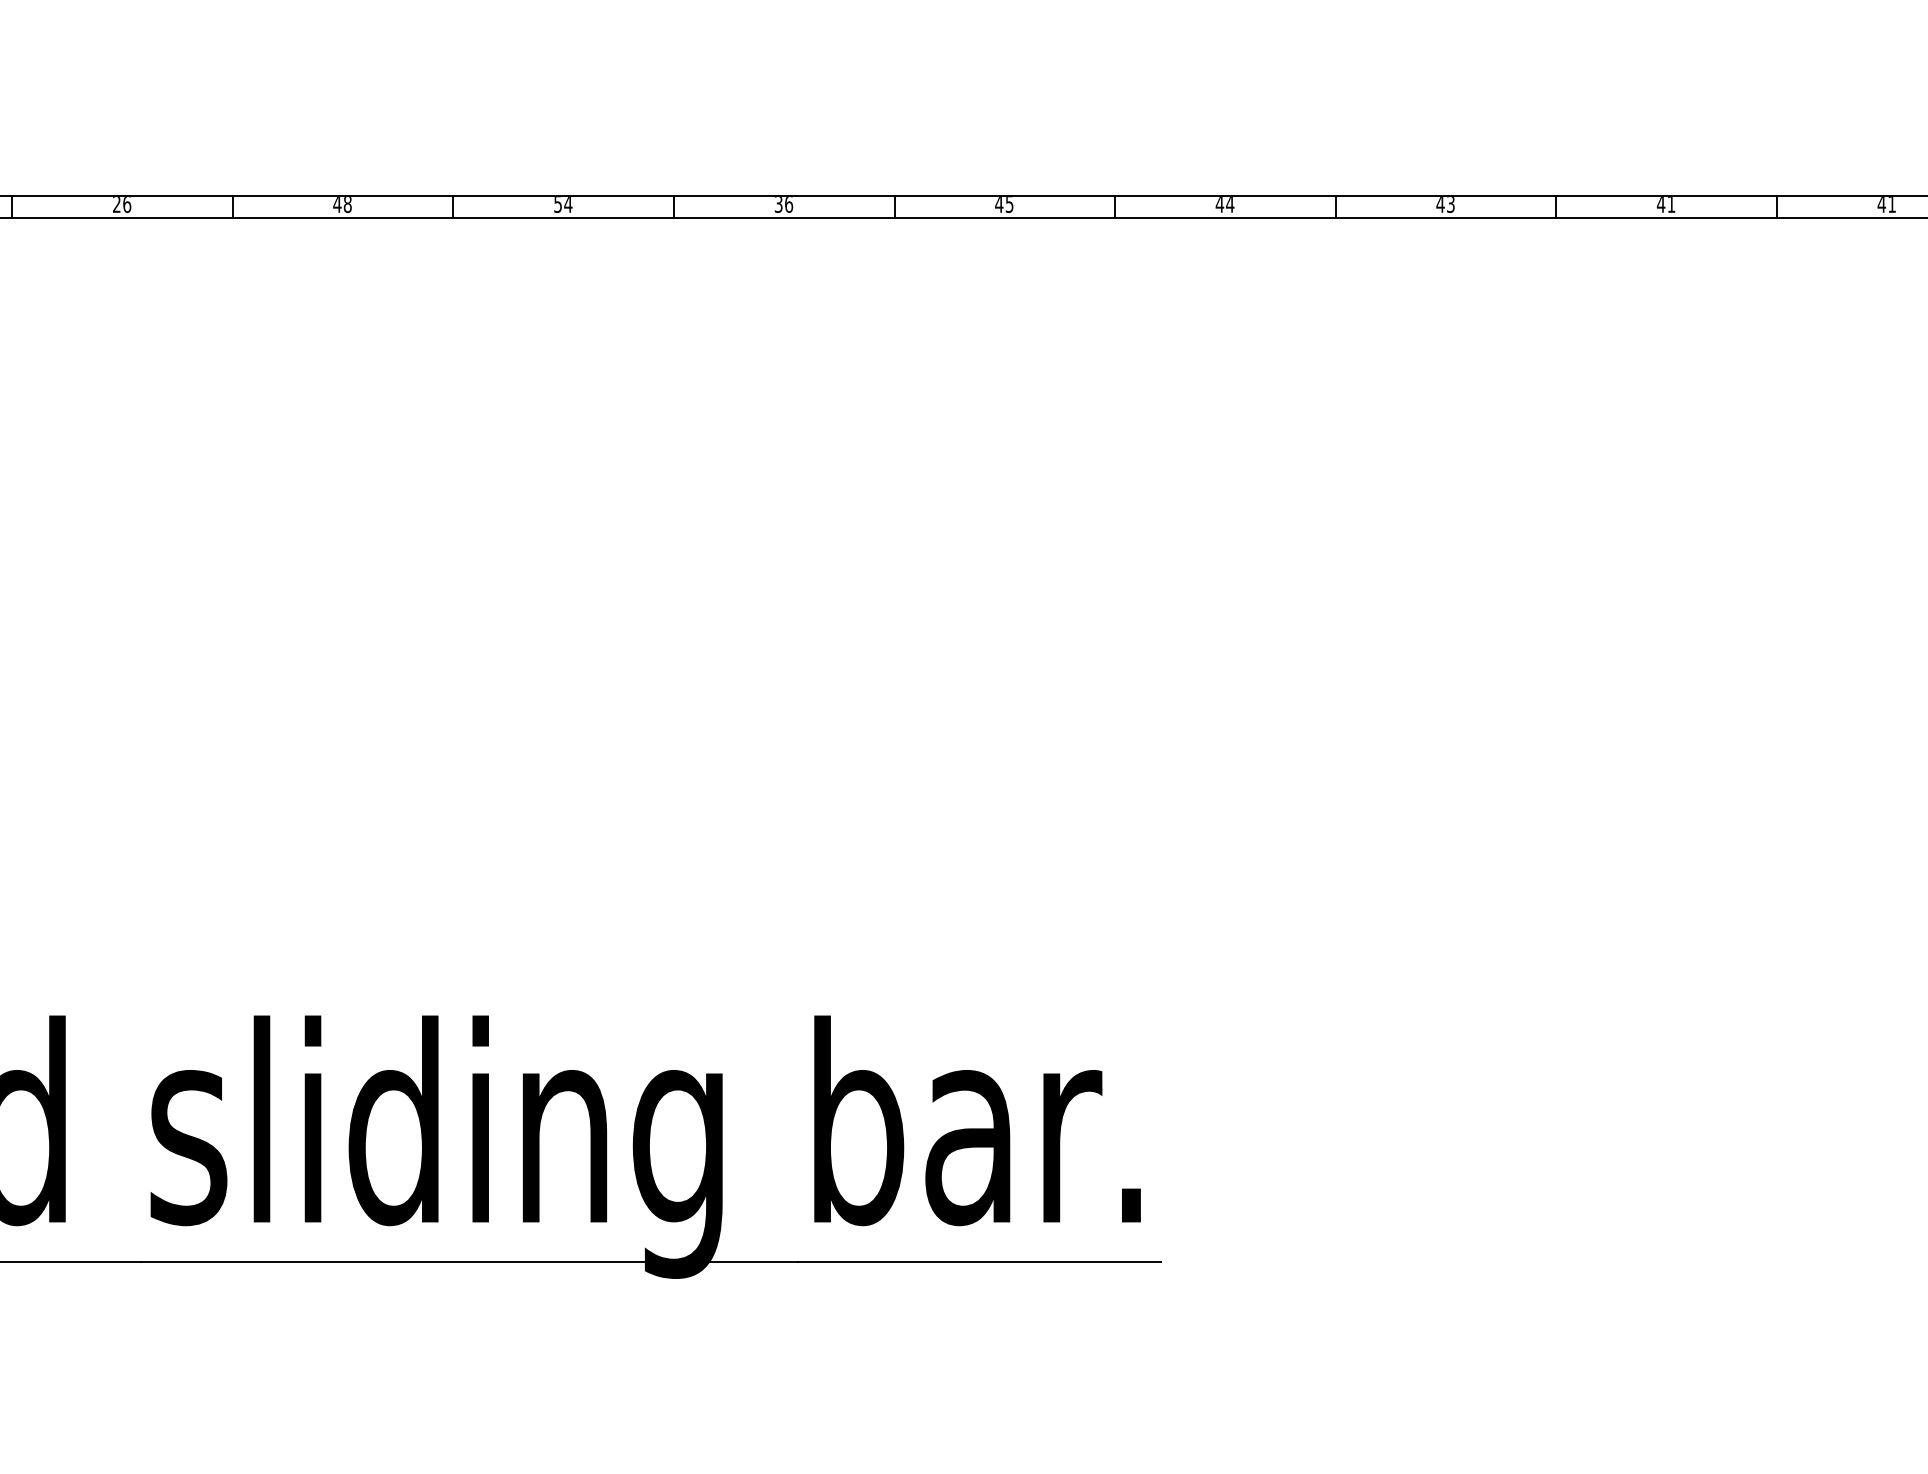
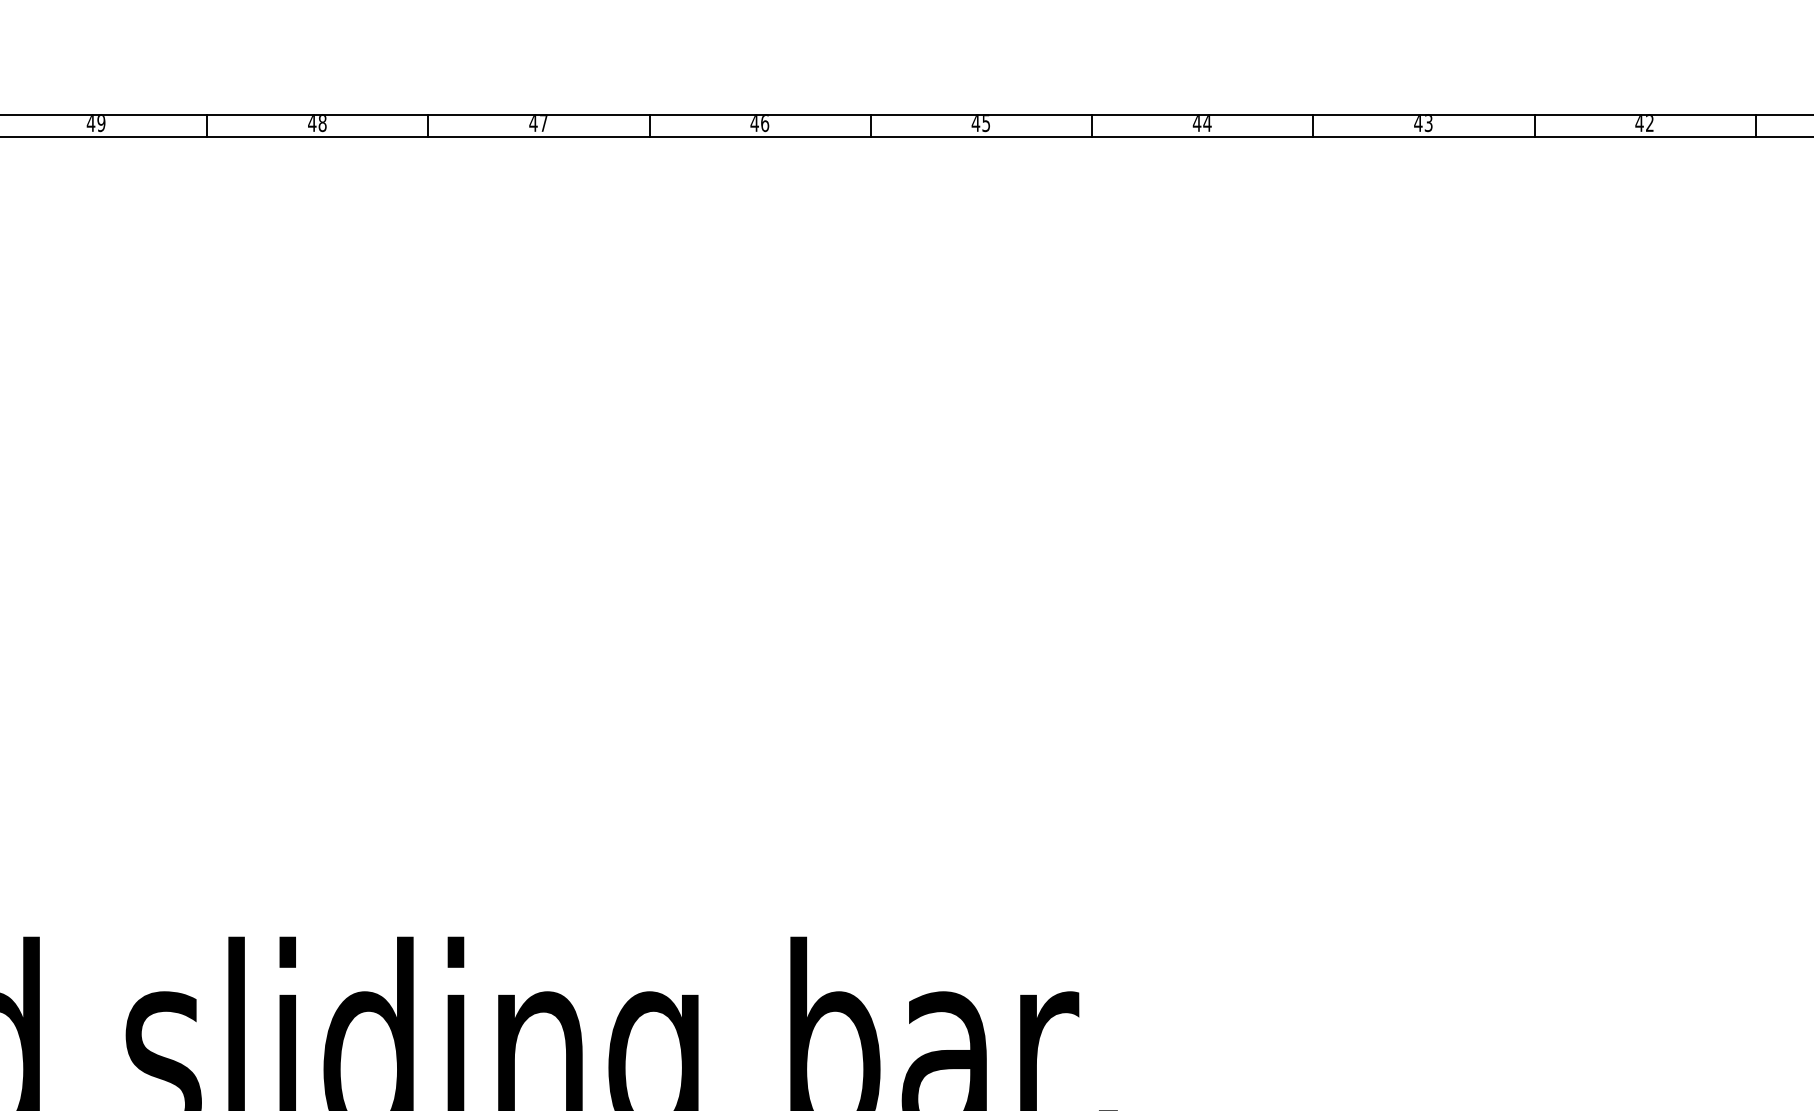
text: (121, 204) -> (95, 123), 26 -> 49
text: (778, 204) -> (754, 123), 36 -> 46
text: (1671, 204) -> (1649, 123), 41 -> 42
text: (562, 205) -> (537, 124), 54 -> 47

